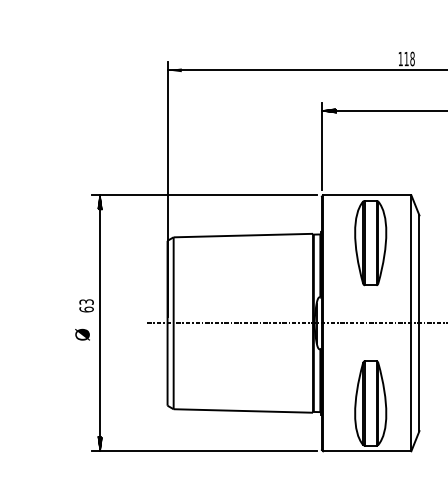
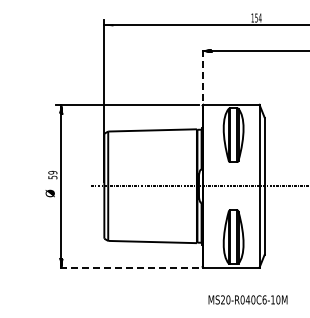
text: (409, 58) -> (258, 17), 118 -> 154
line: (321, 146) -> (202, 73), solid -> dashed
text: (86, 304) -> (52, 174), 63 -> 59
line: (203, 450) -> (127, 267), solid -> dashed

